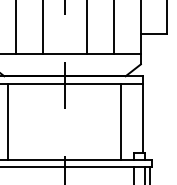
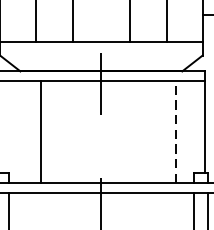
line: (8, 121) -> (40, 131), moved
line: (121, 121) -> (176, 131), solid -> dashed

